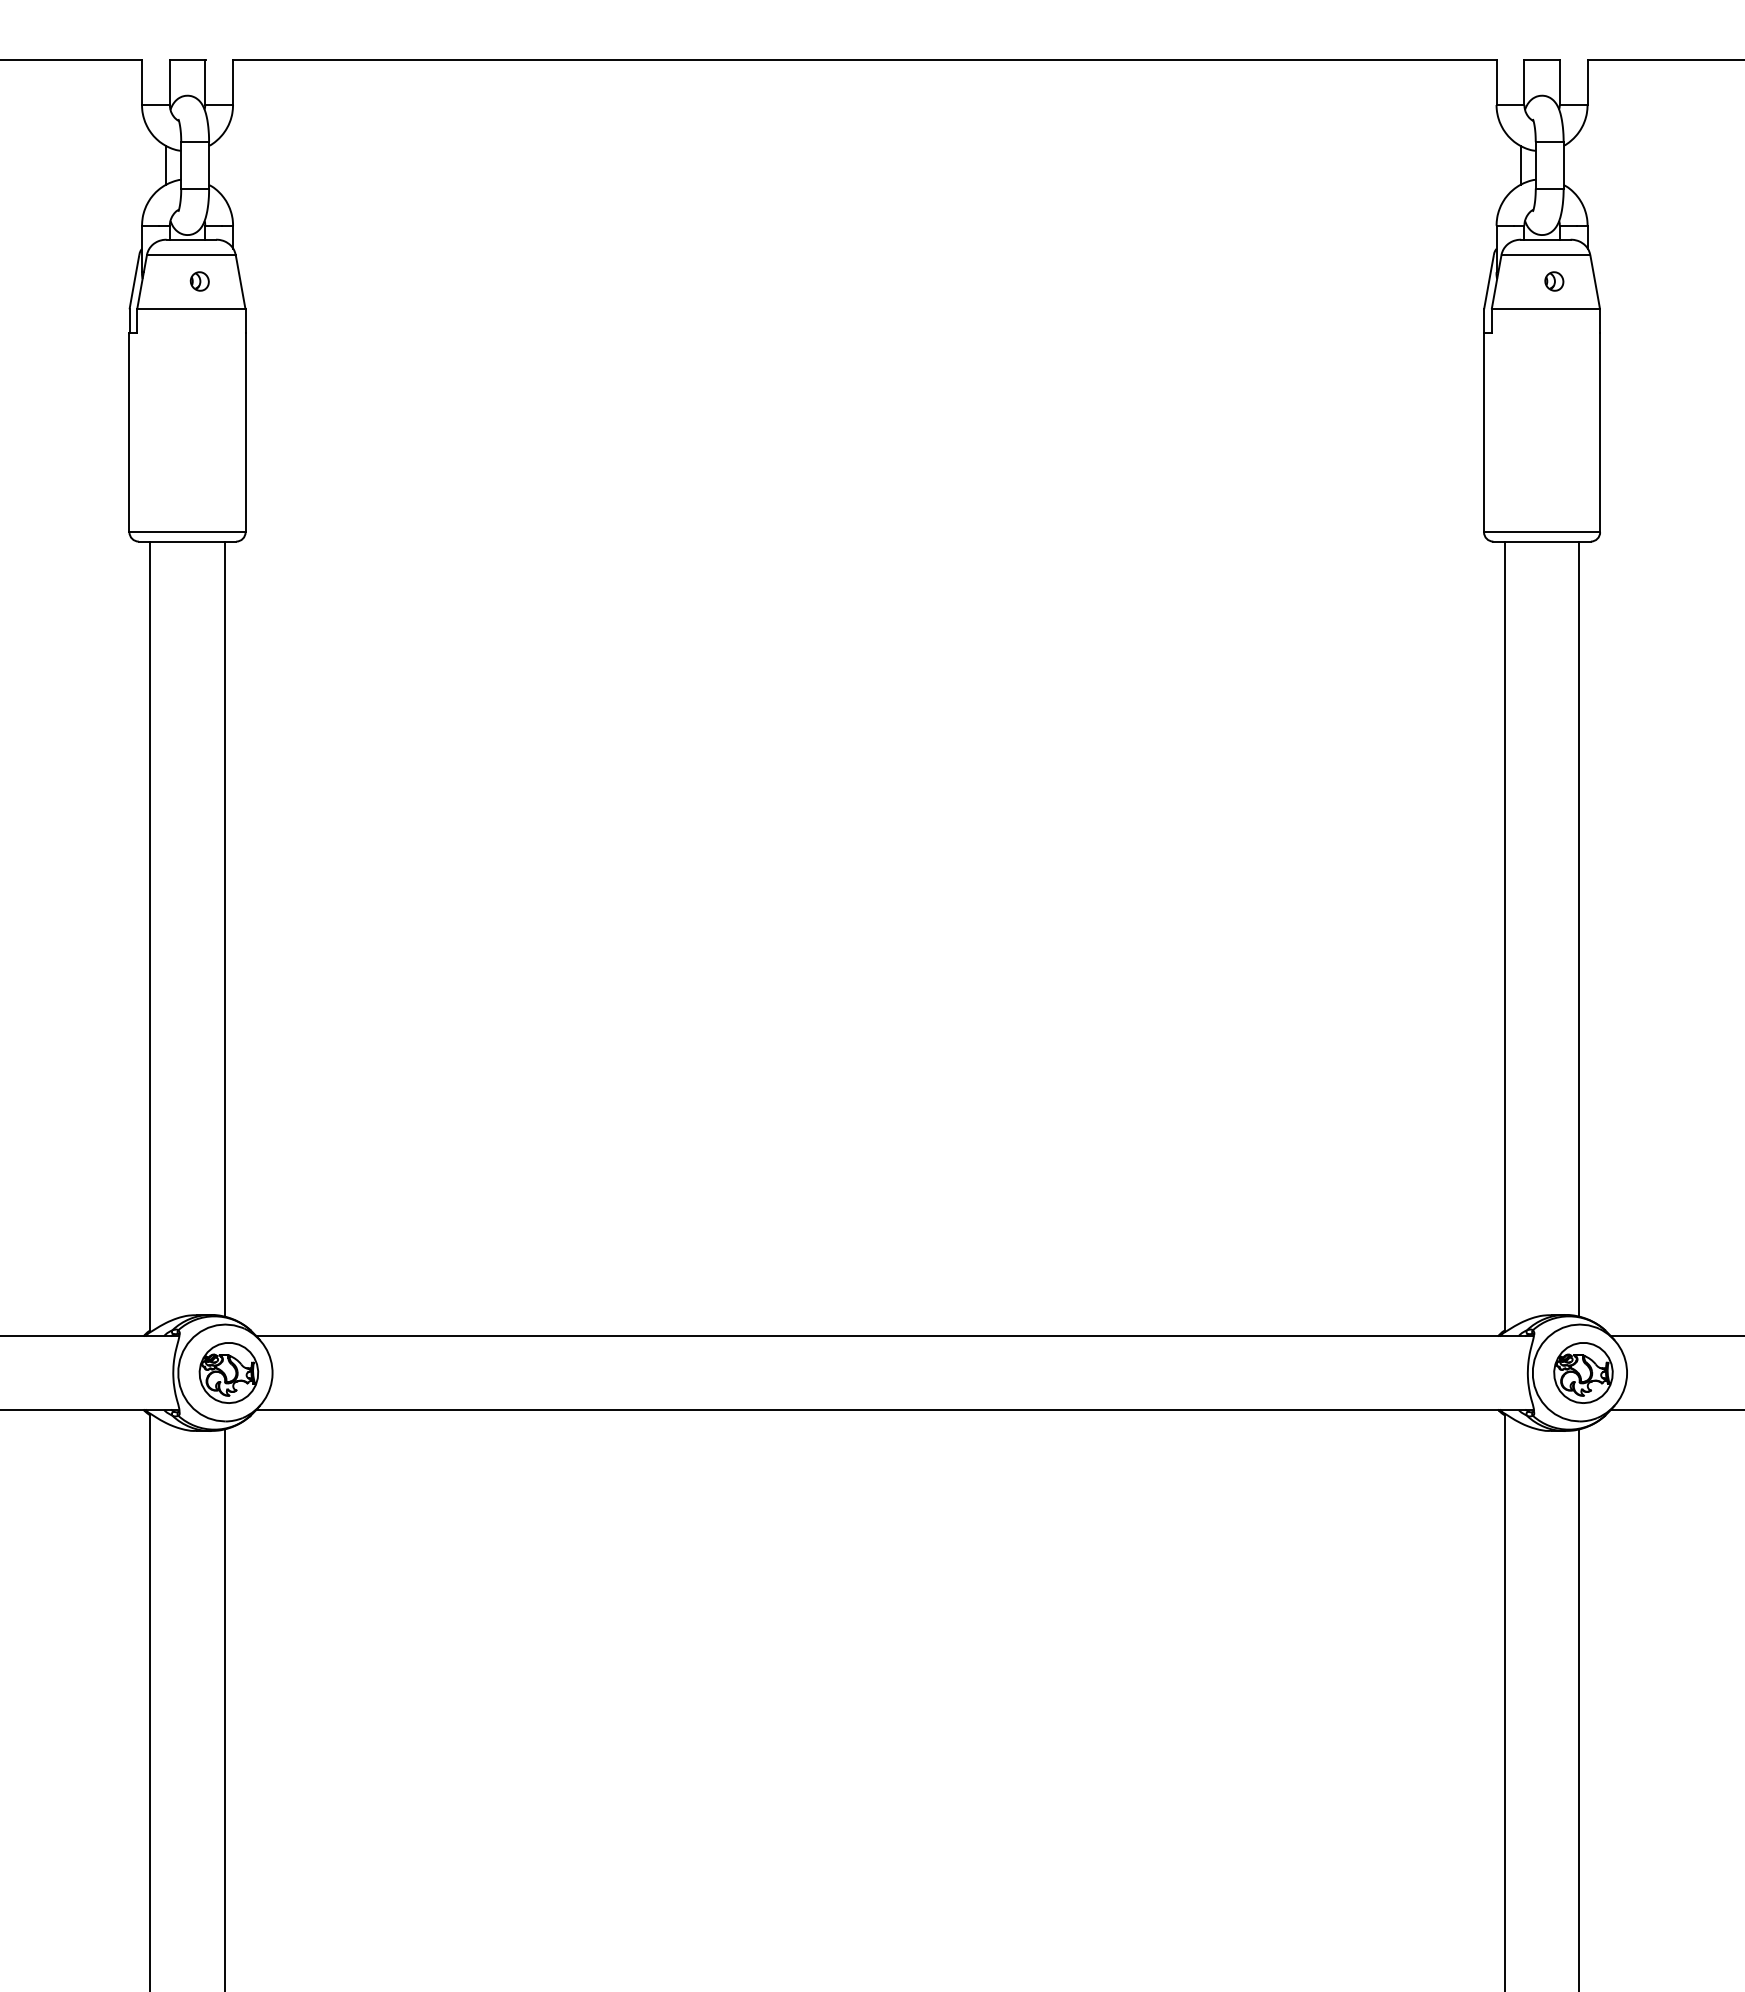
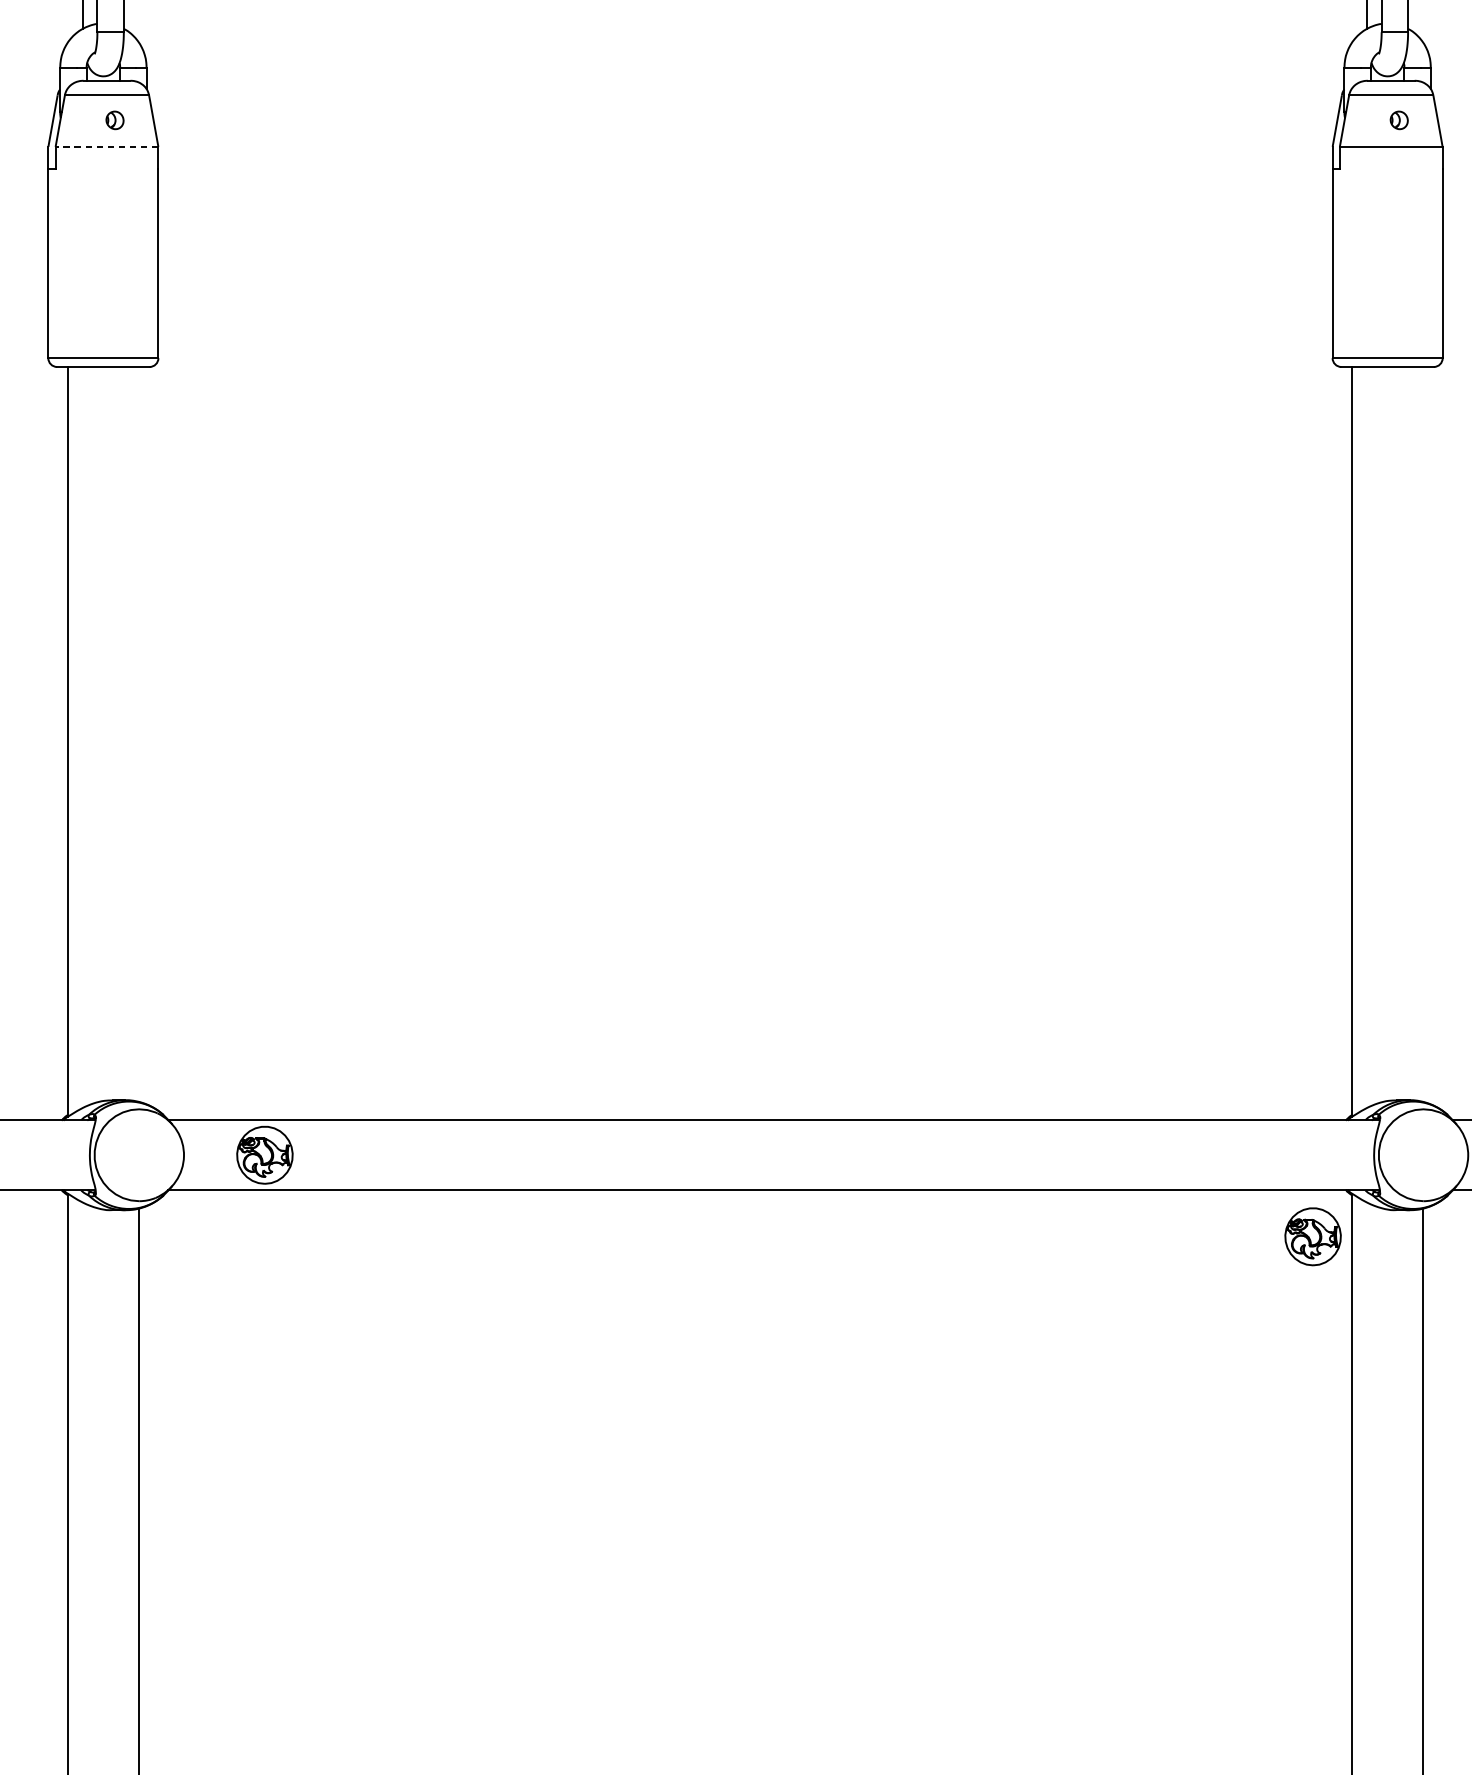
line: (190, 309) -> (106, 146), solid -> dashed
line: (224, 928) -> (138, 733), removed
line: (1579, 928) -> (1423, 733), removed
part: (228, 1372) -> (264, 1154), moved
part: (1583, 1372) -> (1313, 1236), moved

